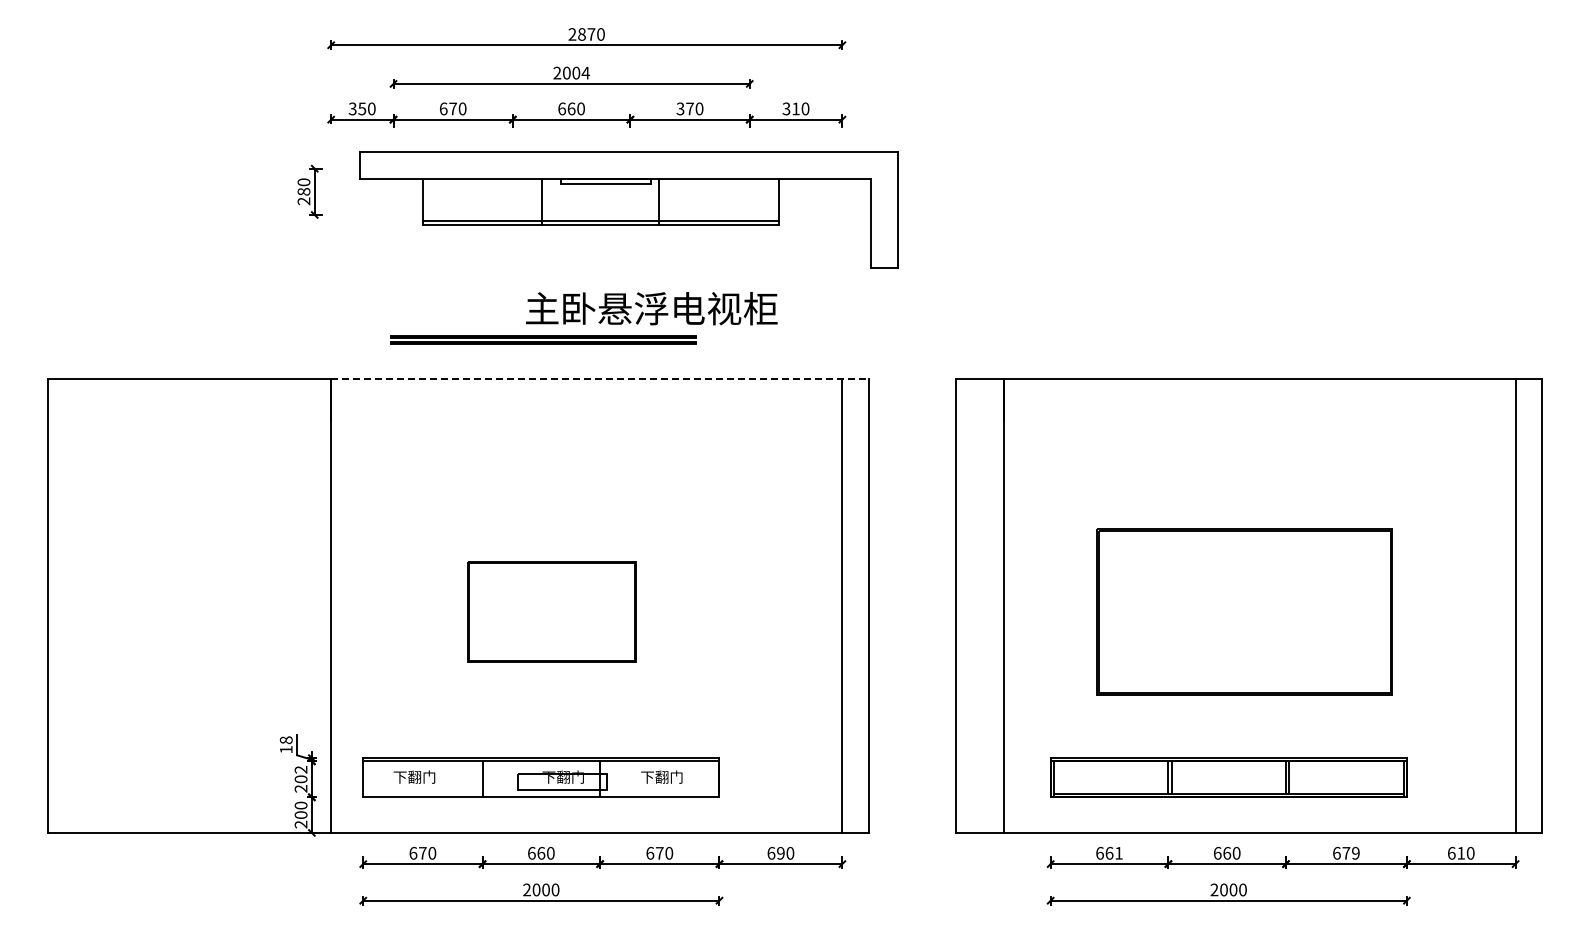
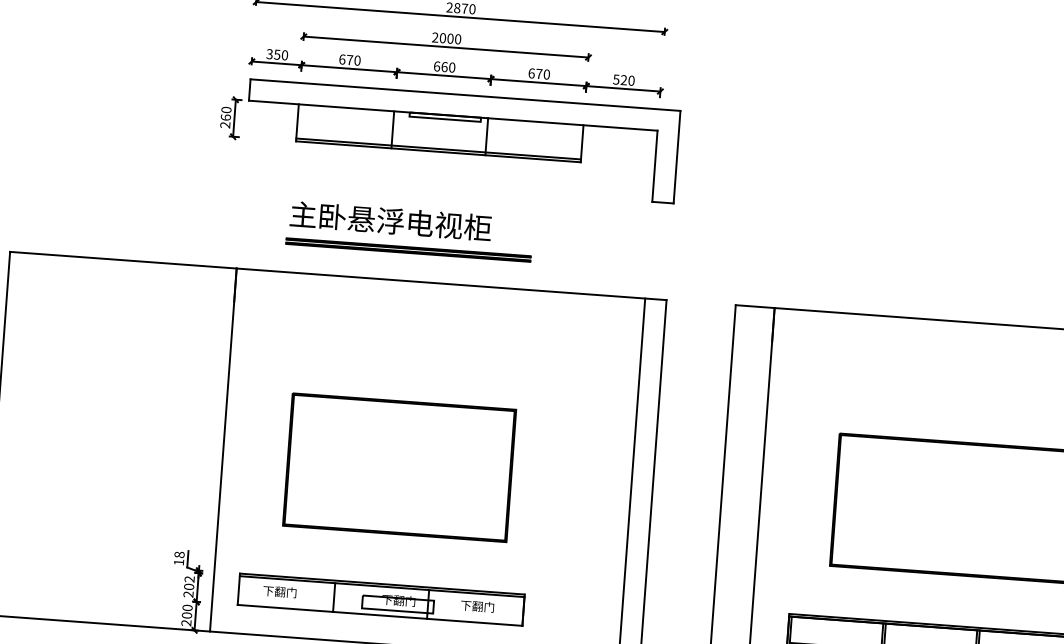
text: (585, 72) -> (457, 38), 2004 -> 2000
text: (680, 108) -> (531, 73), 370 -> 670
text: (791, 108) -> (620, 79), 310 -> 520
text: (303, 191) -> (225, 117), 280 -> 260
part: (628, 209) -> (461, 141), moved
text: (651, 308) -> (390, 221), moved
line: (600, 378) -> (451, 284), dashed -> solid
part: (551, 611) -> (399, 467), size x1.67

